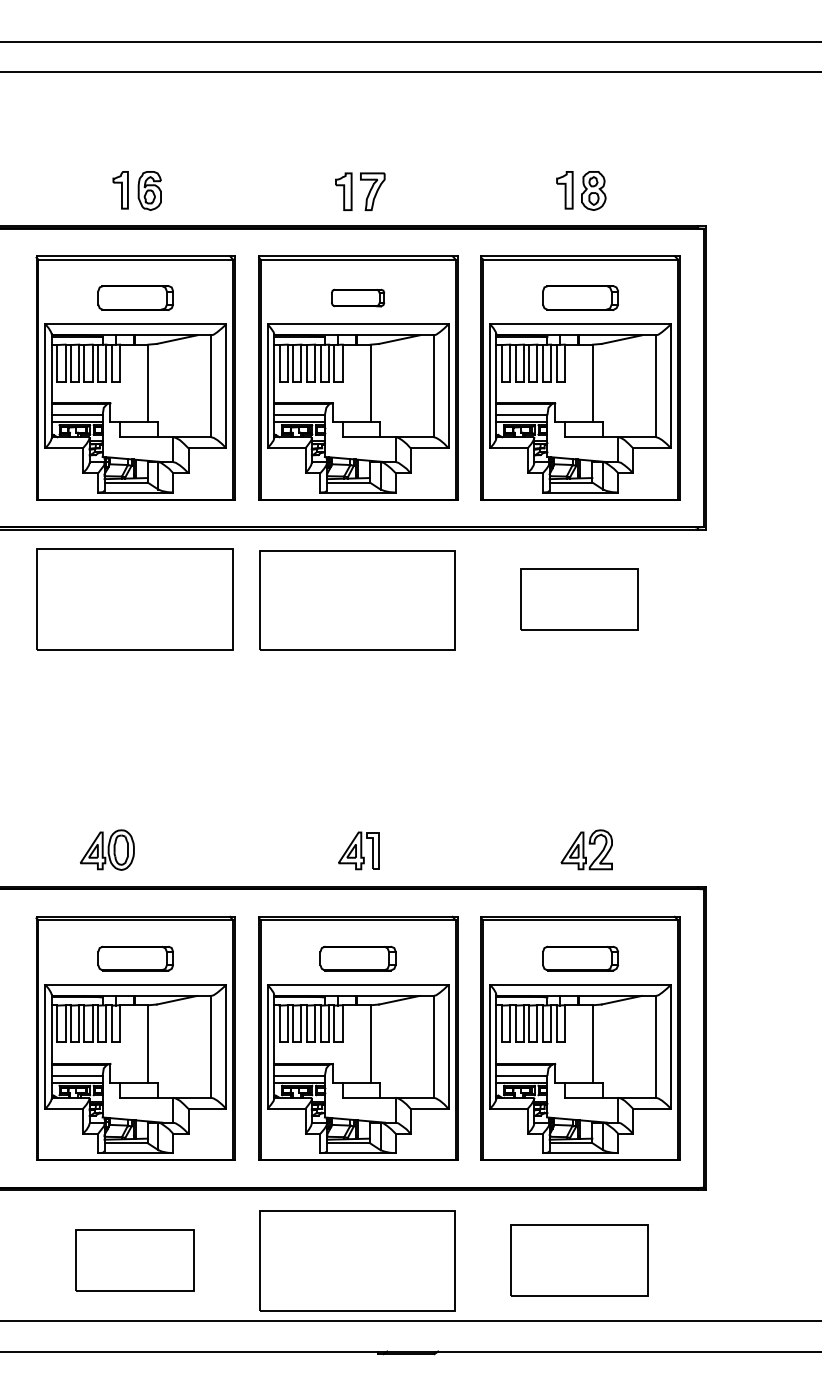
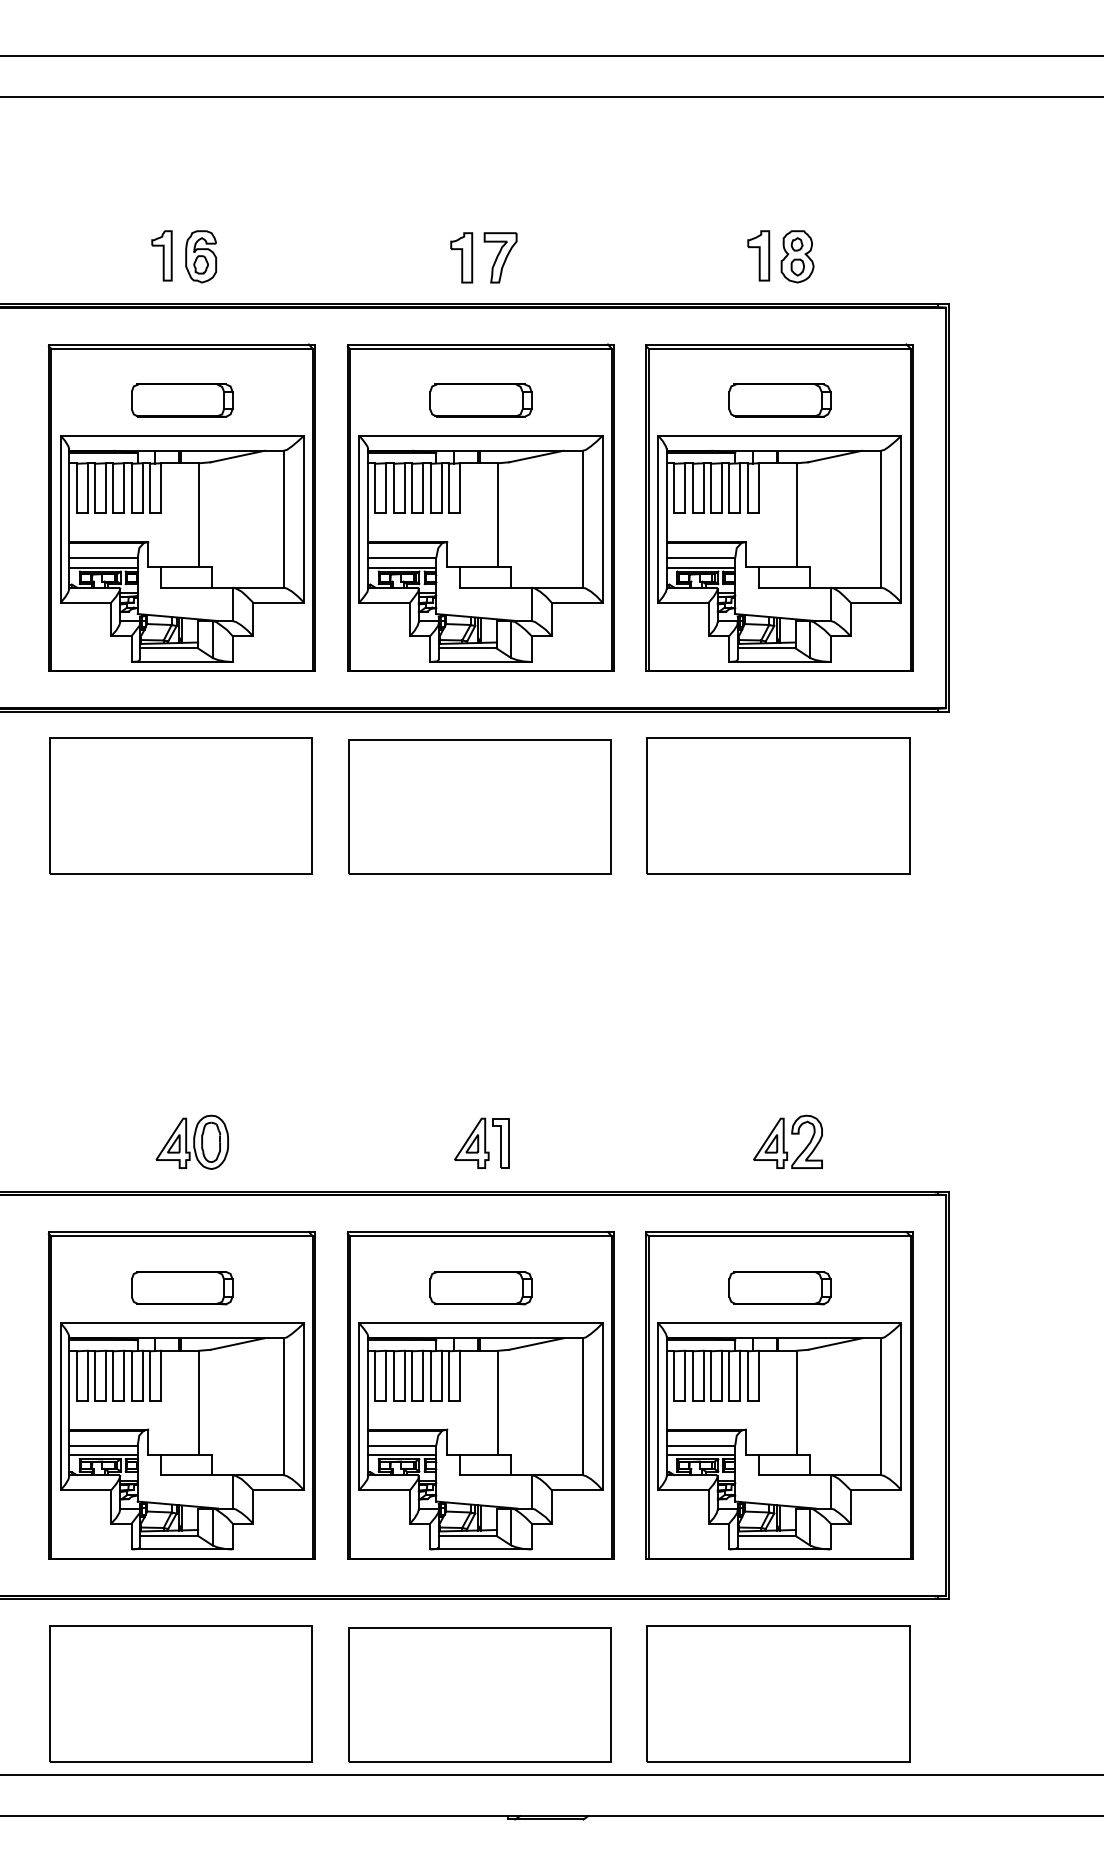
part: (357, 297) -> (480, 399), size x1.43
part: (579, 599) -> (778, 805), size x1.67
part: (106, 849) -> (191, 1141), moved
part: (134, 1260) -> (180, 1693), size x1.67
part: (579, 1260) -> (778, 1693), size x1.43

